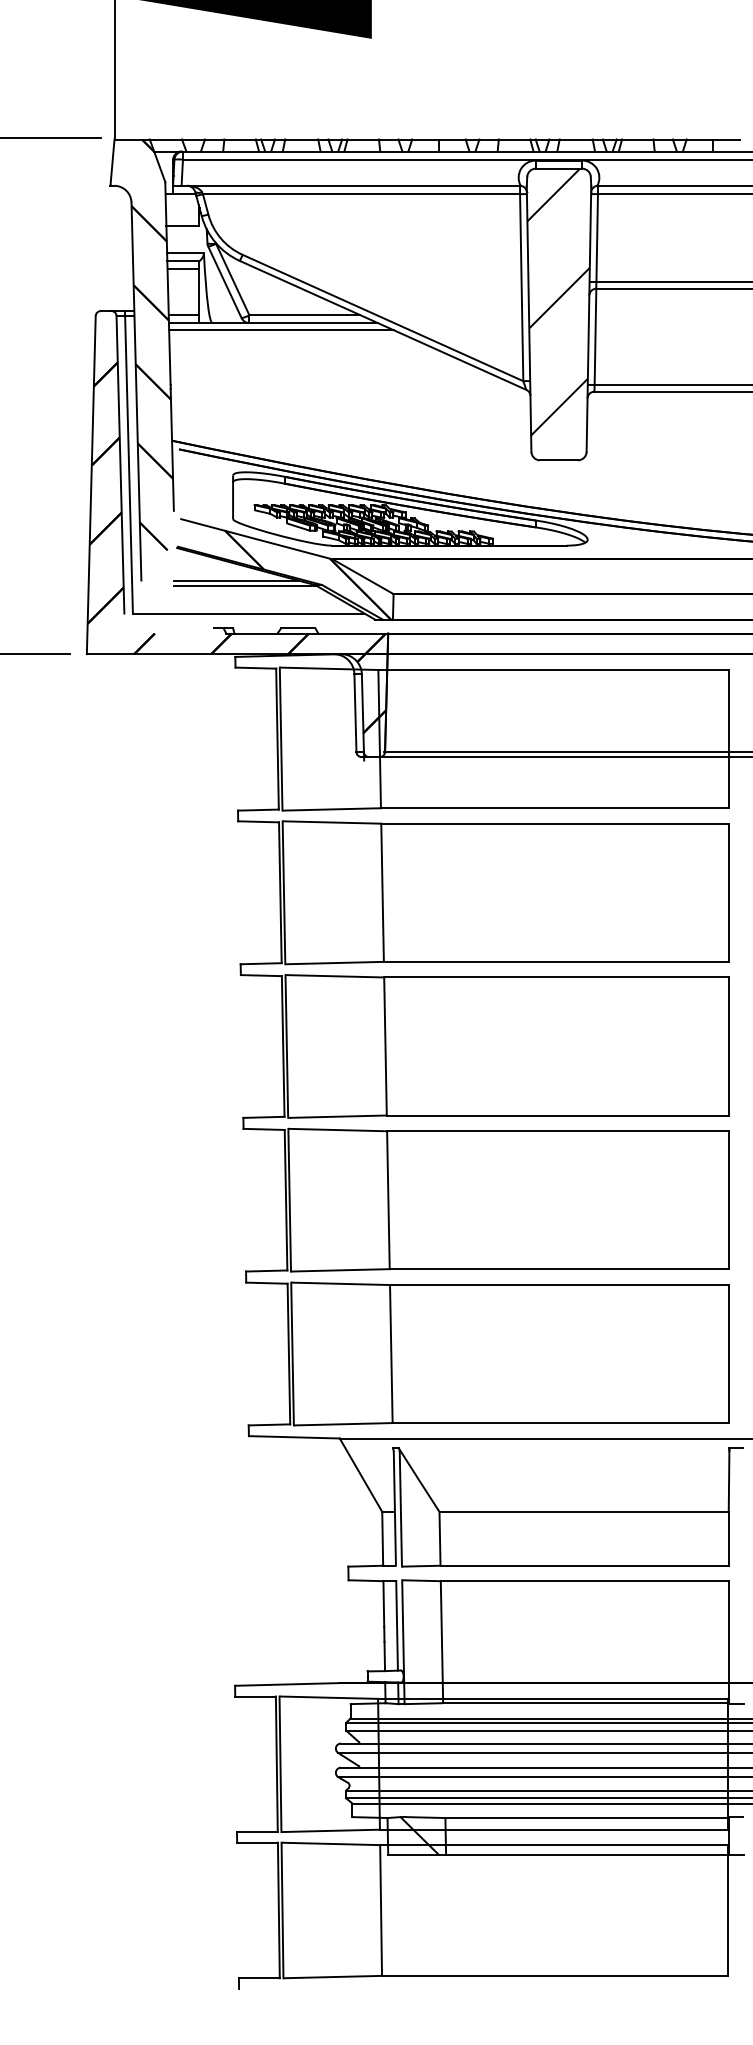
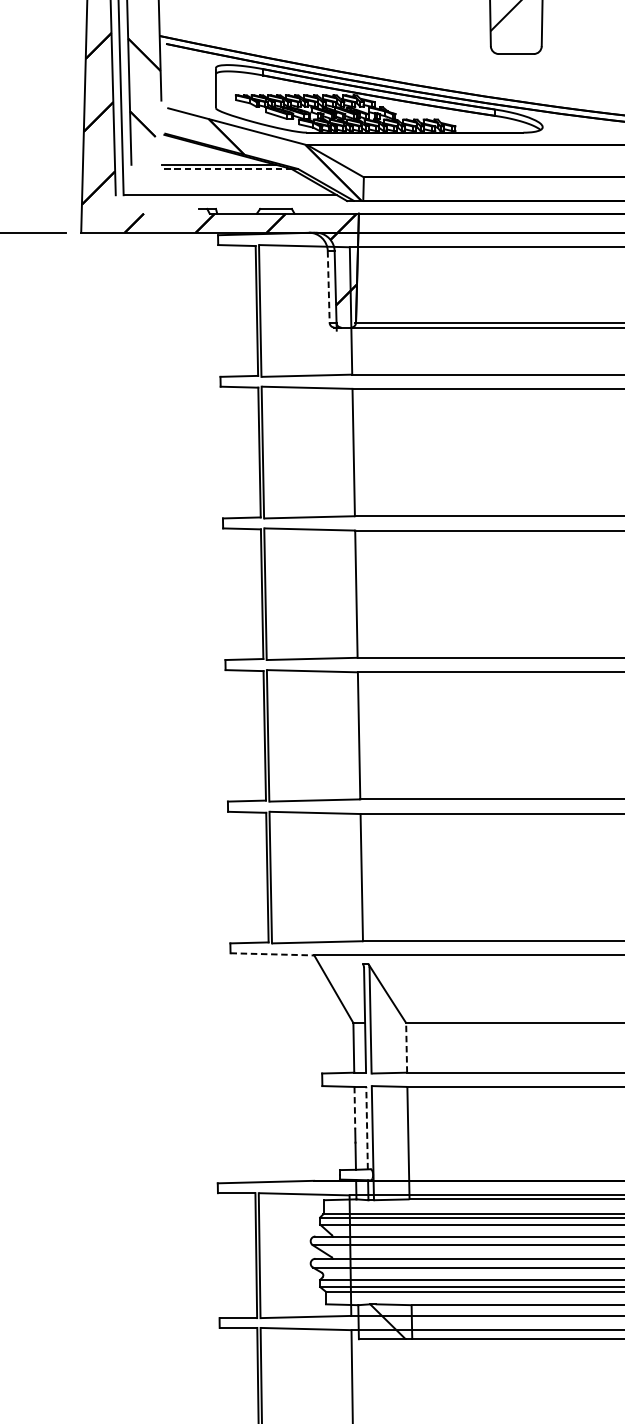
line: (245, 585) -> (227, 169), solid -> dashed
line: (355, 713) -> (328, 287), solid -> dashed
line: (294, 1437) -> (272, 954), solid -> dashed
line: (440, 1538) -> (407, 1047), solid -> dashed
line: (383, 1604) -> (354, 1108), solid -> dashed
line: (397, 1625) -> (367, 1127), solid -> dashed

